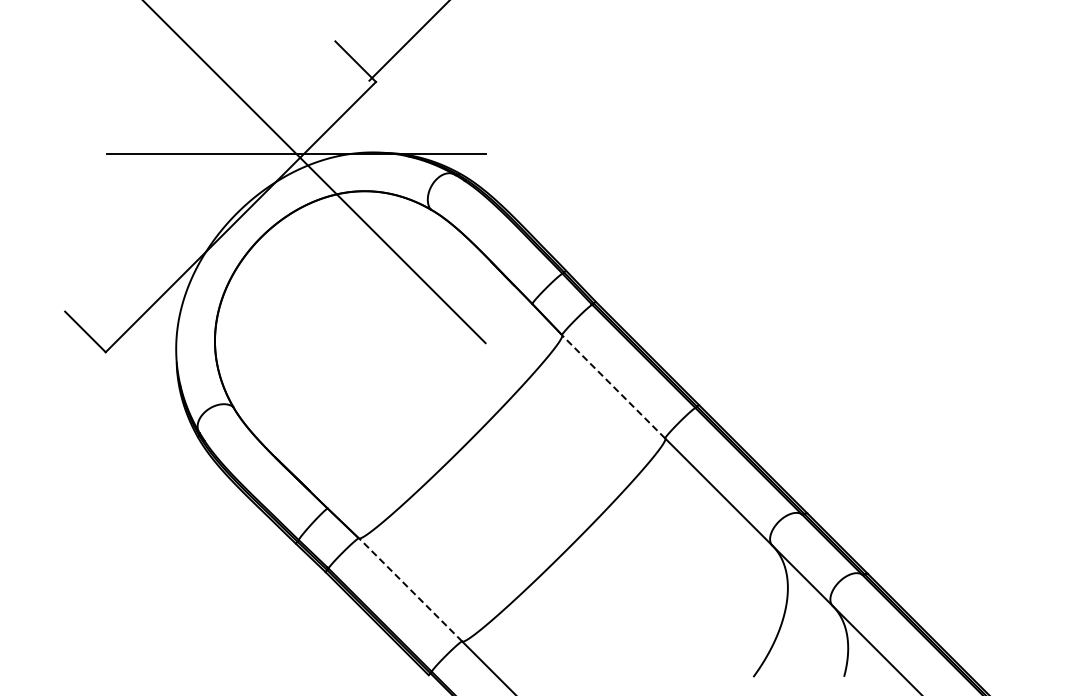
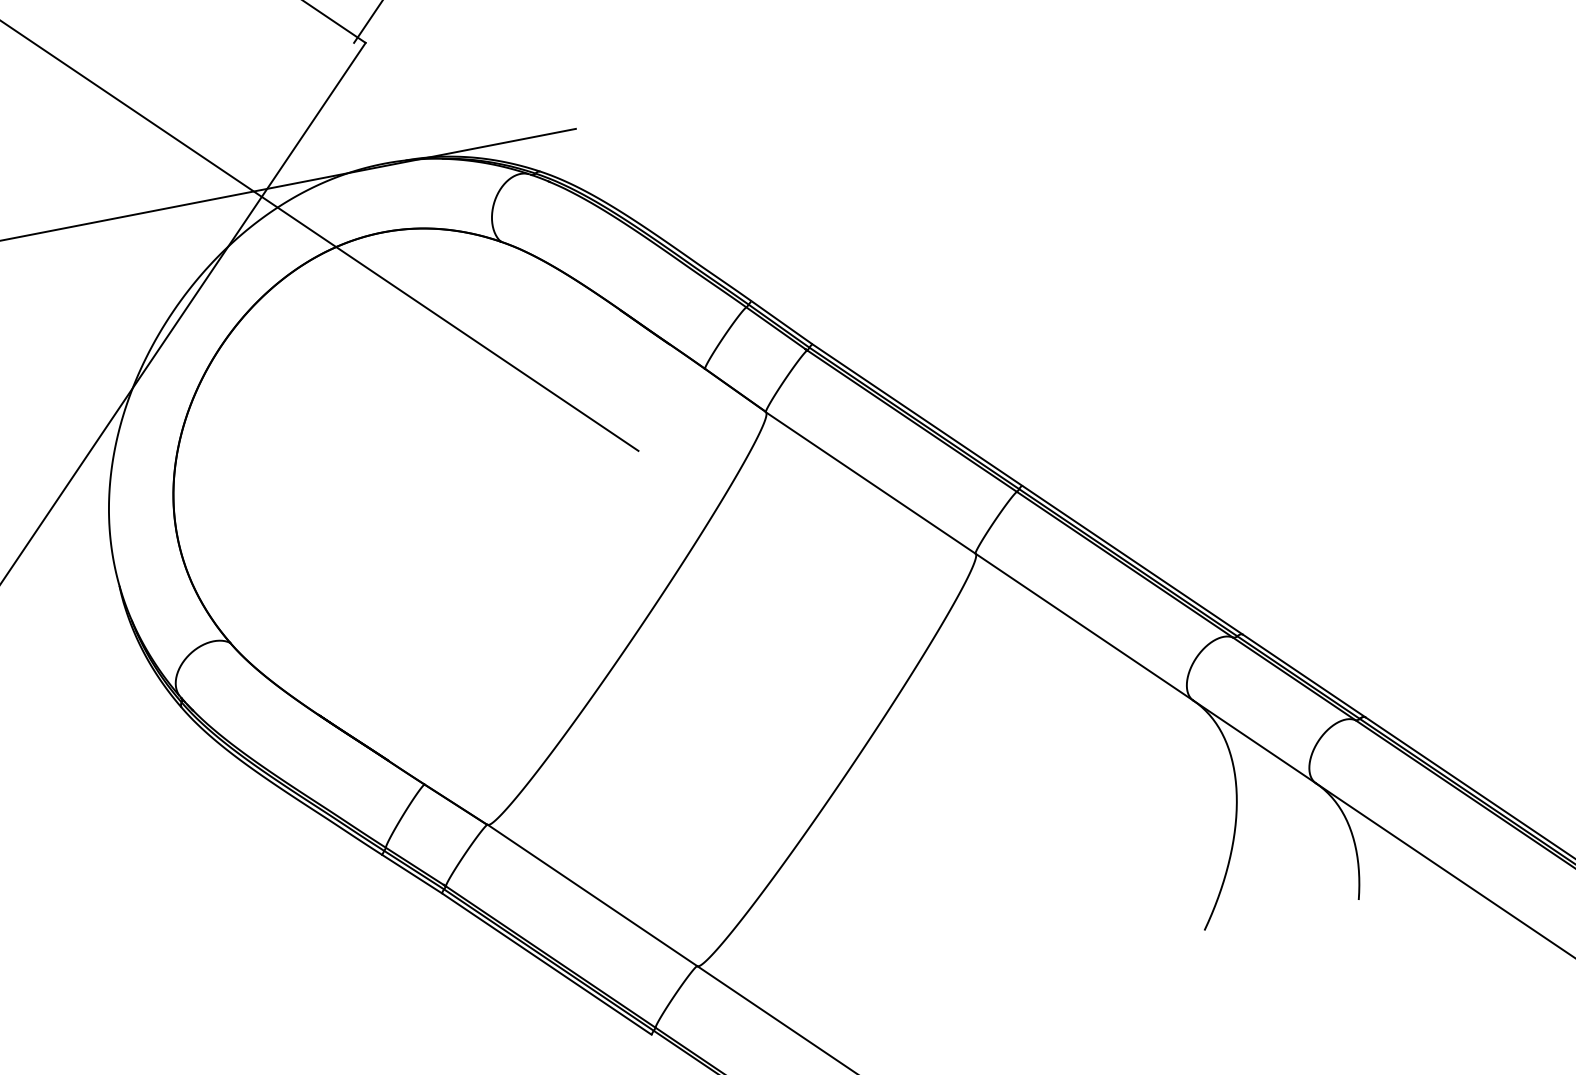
line: (613, 386) -> (870, 482), dashed -> solid
line: (410, 589) -> (592, 894), dashed -> solid

